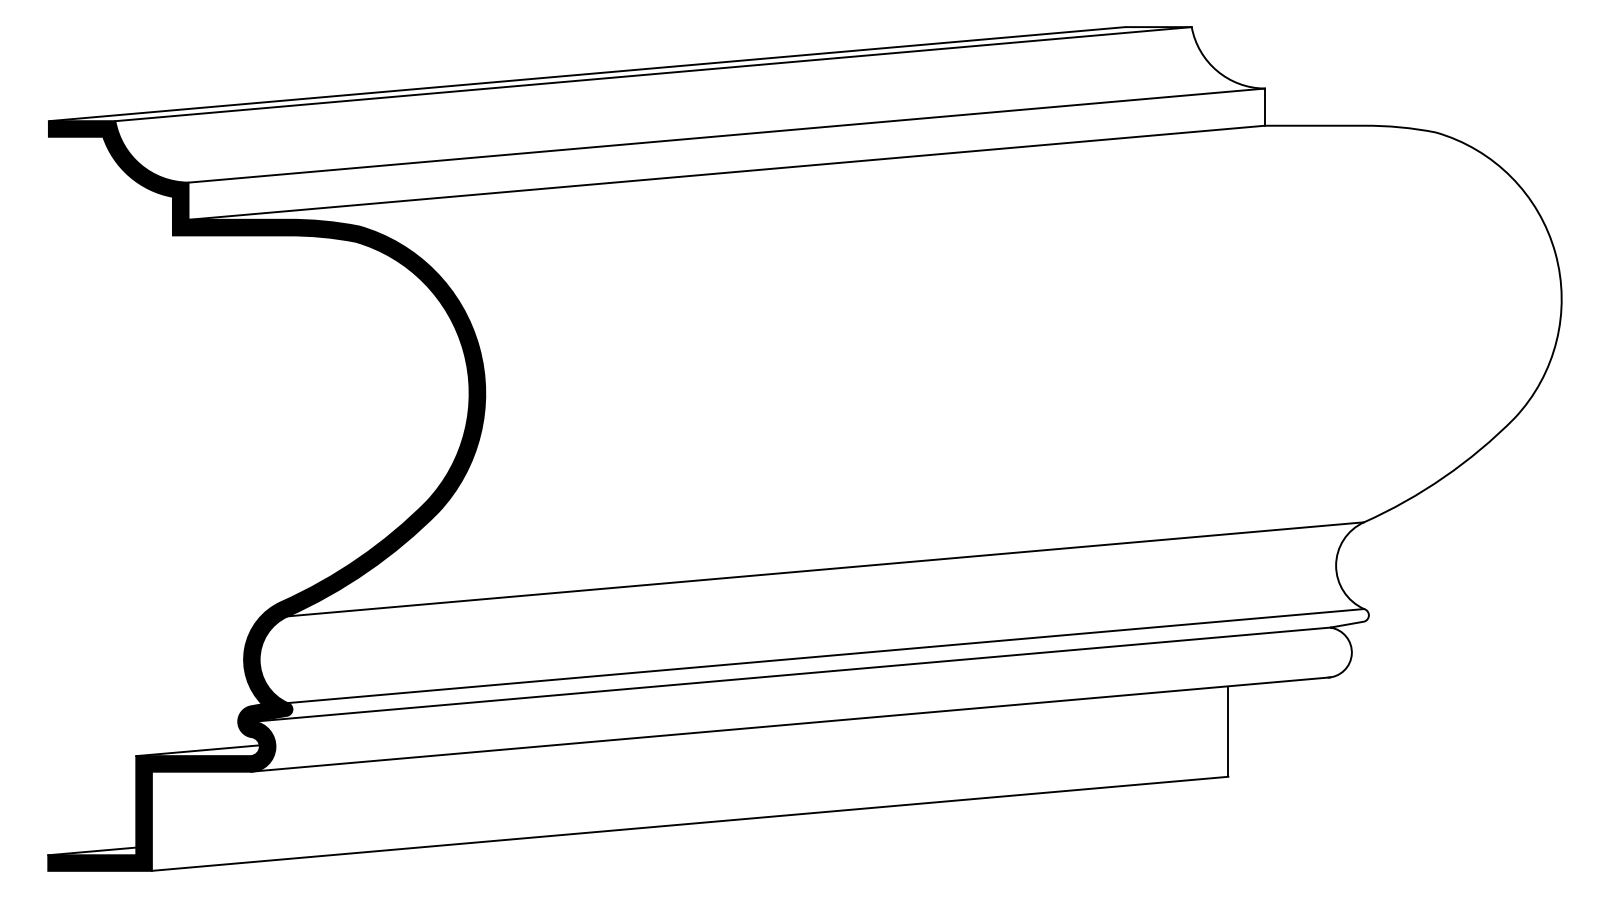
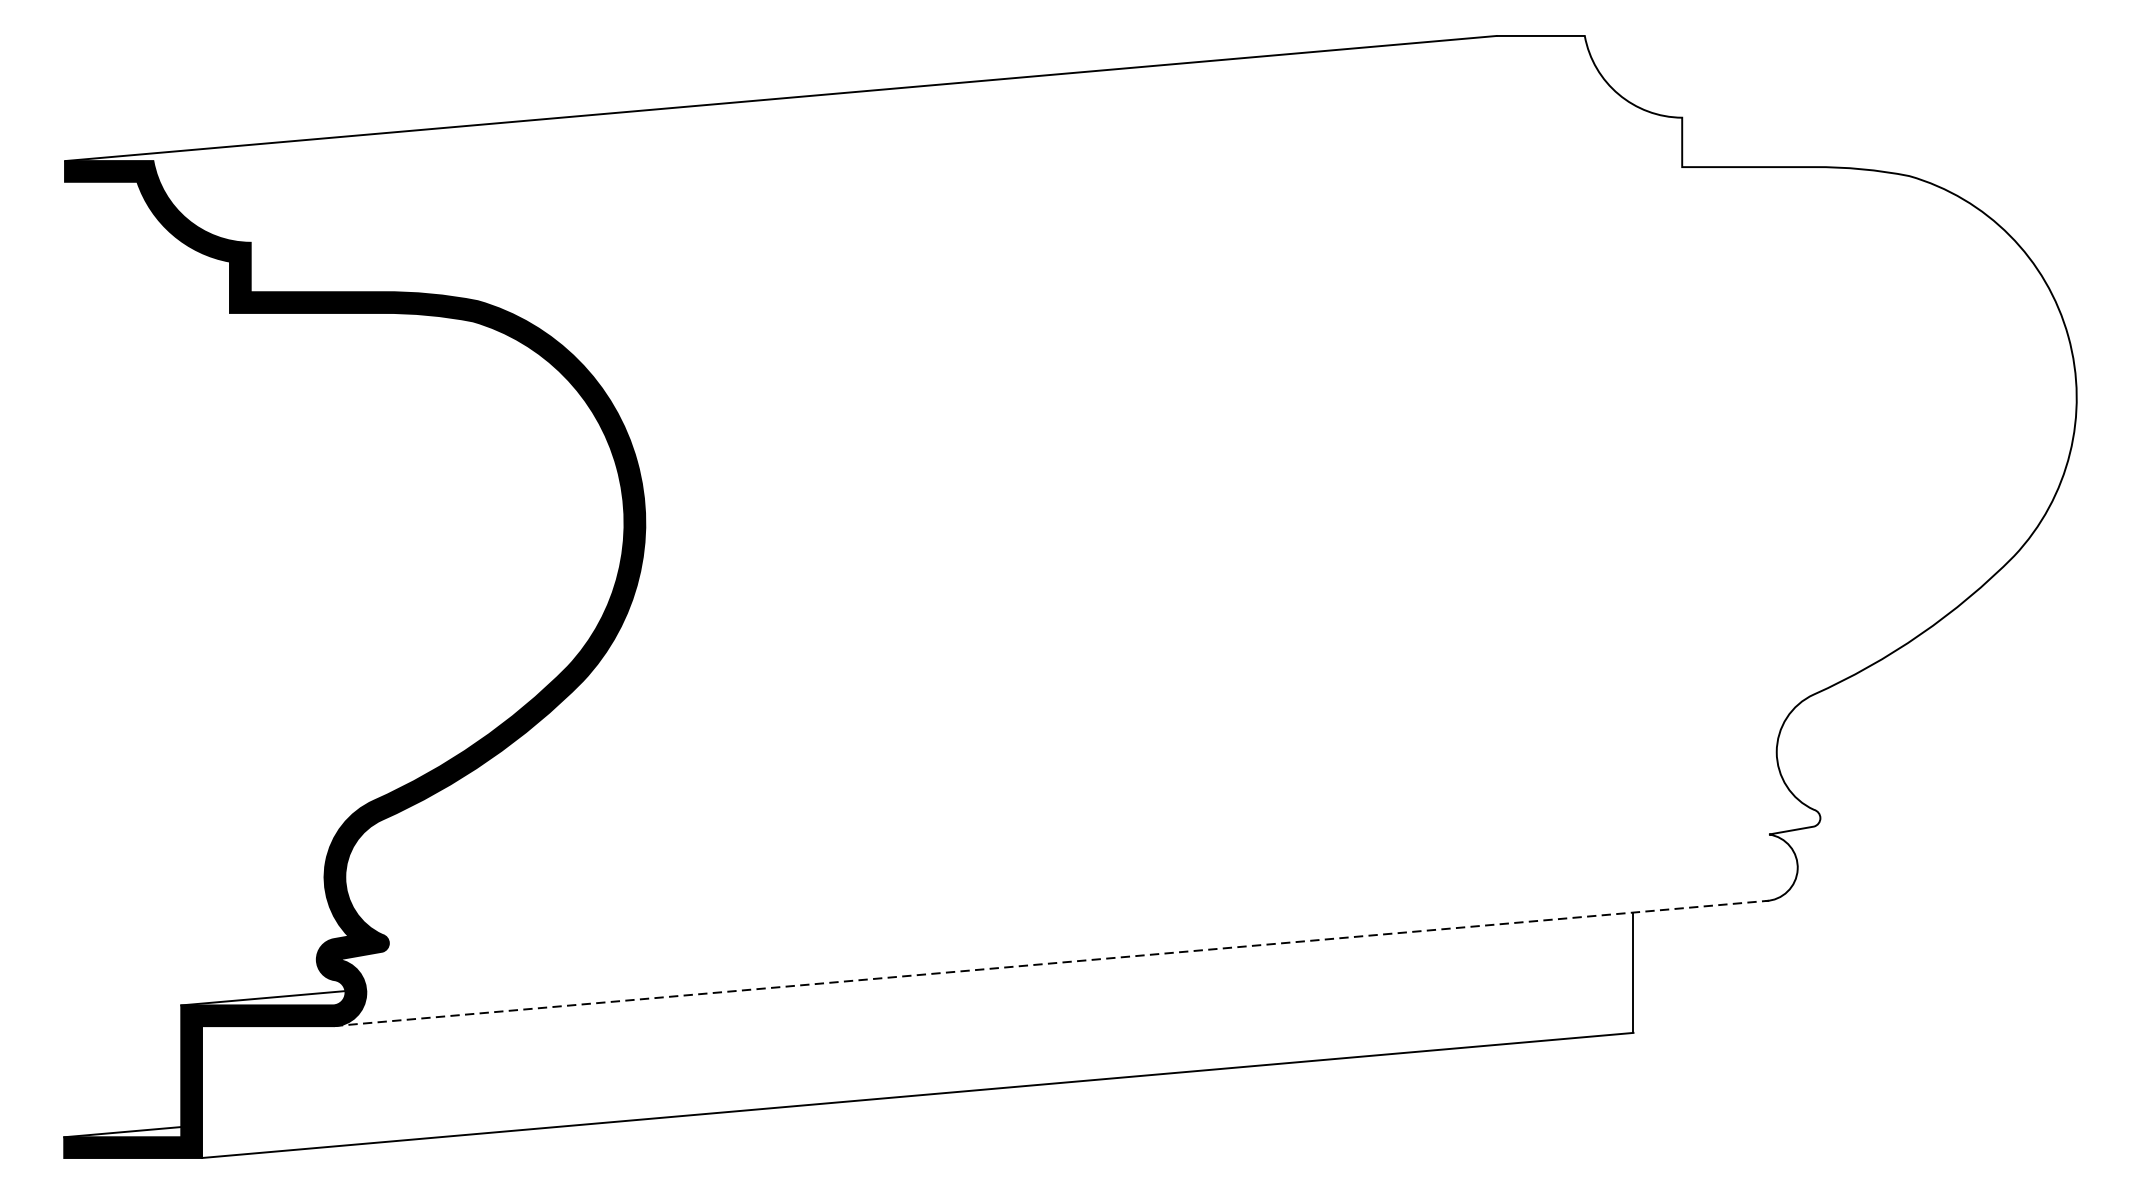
line: (653, 74) -> (869, 98), removed
line: (726, 135) -> (966, 180), removed
line: (726, 172) -> (966, 229), removed
line: (825, 569) -> (1097, 757), removed
line: (825, 656) -> (1097, 872), removed
line: (791, 674) -> (1052, 896), removed
line: (790, 724) -> (1051, 963), solid -> dashed

